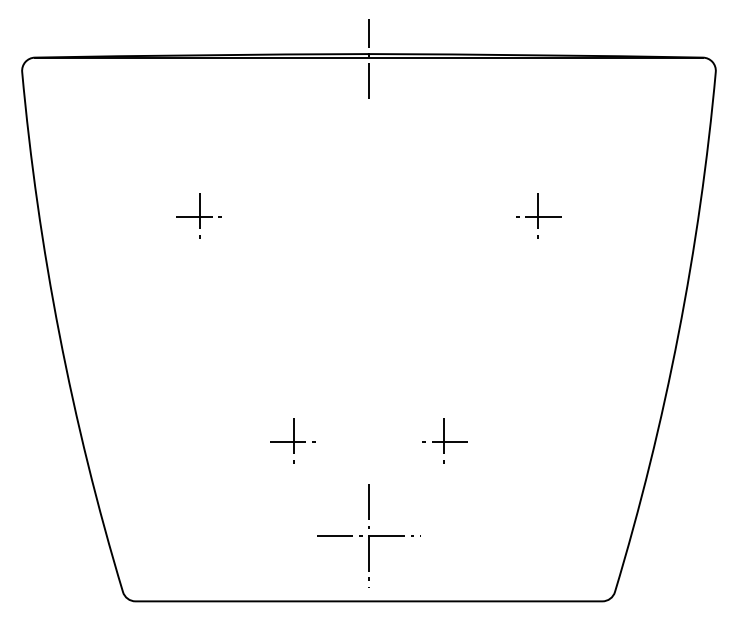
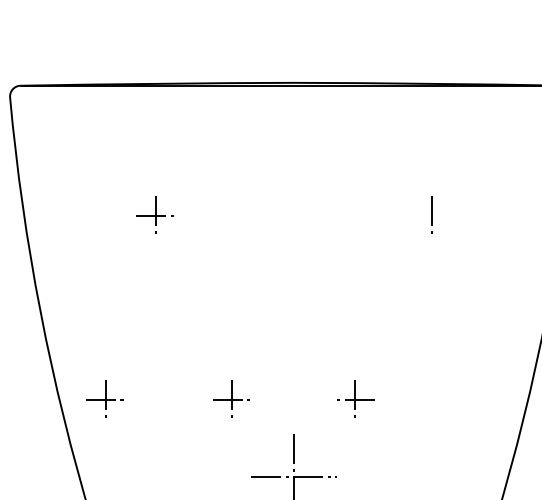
line: (368, 58) -> (293, 86), removed
line: (537, 217) -> (431, 216), removed
part: (137, 440) -> (104, 398), added

